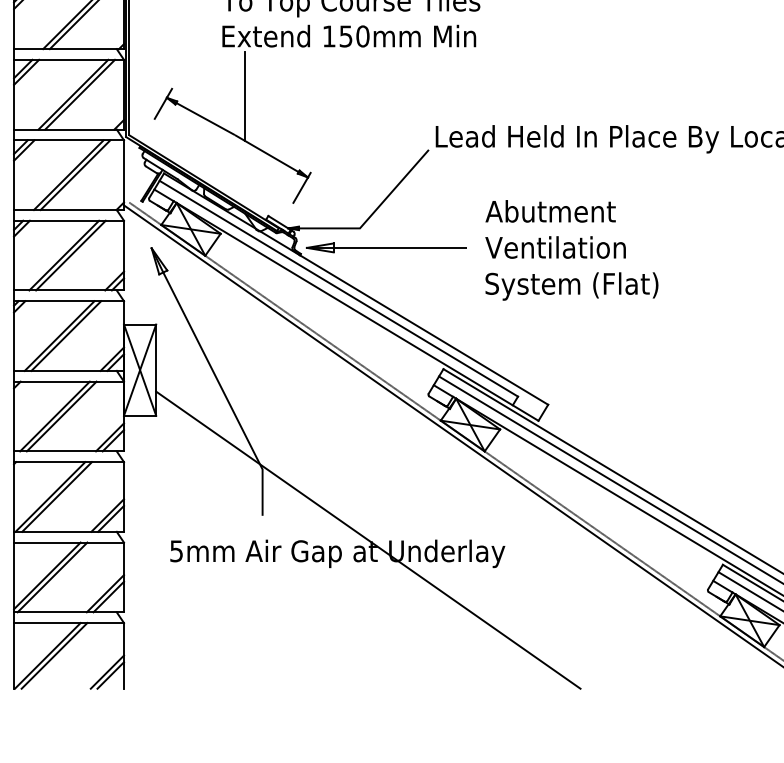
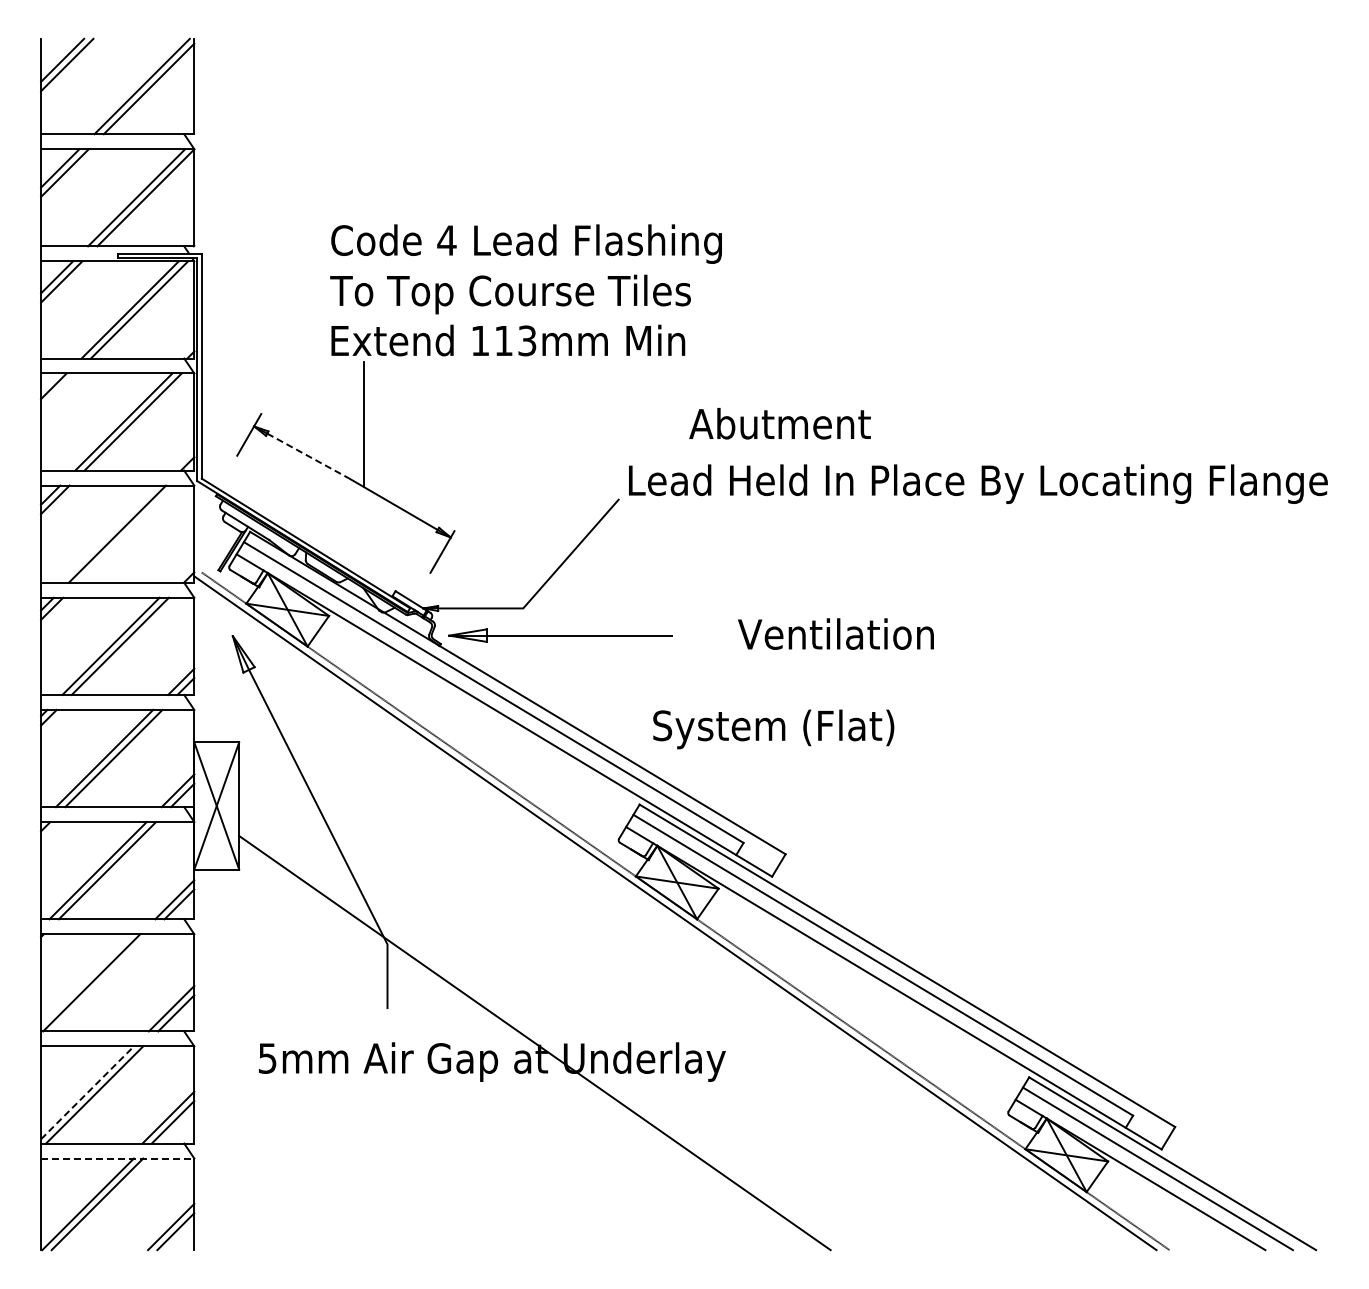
text: (354, 36) -> (515, 340), 150mm -> 113mm
line: (26, 72) -> (58, 390), removed
line: (205, 118) -> (308, 455), solid -> dashed
line: (75, 174) -> (126, 533), removed
text: (550, 211) -> (779, 423), moved
text: (555, 247) -> (835, 633), moved
text: (571, 286) -> (773, 729), moved
line: (56, 496) -> (100, 982), removed
line: (47, 575) -> (87, 1092), solid -> dashed
line: (68, 623) -> (117, 1158), solid -> dashed

